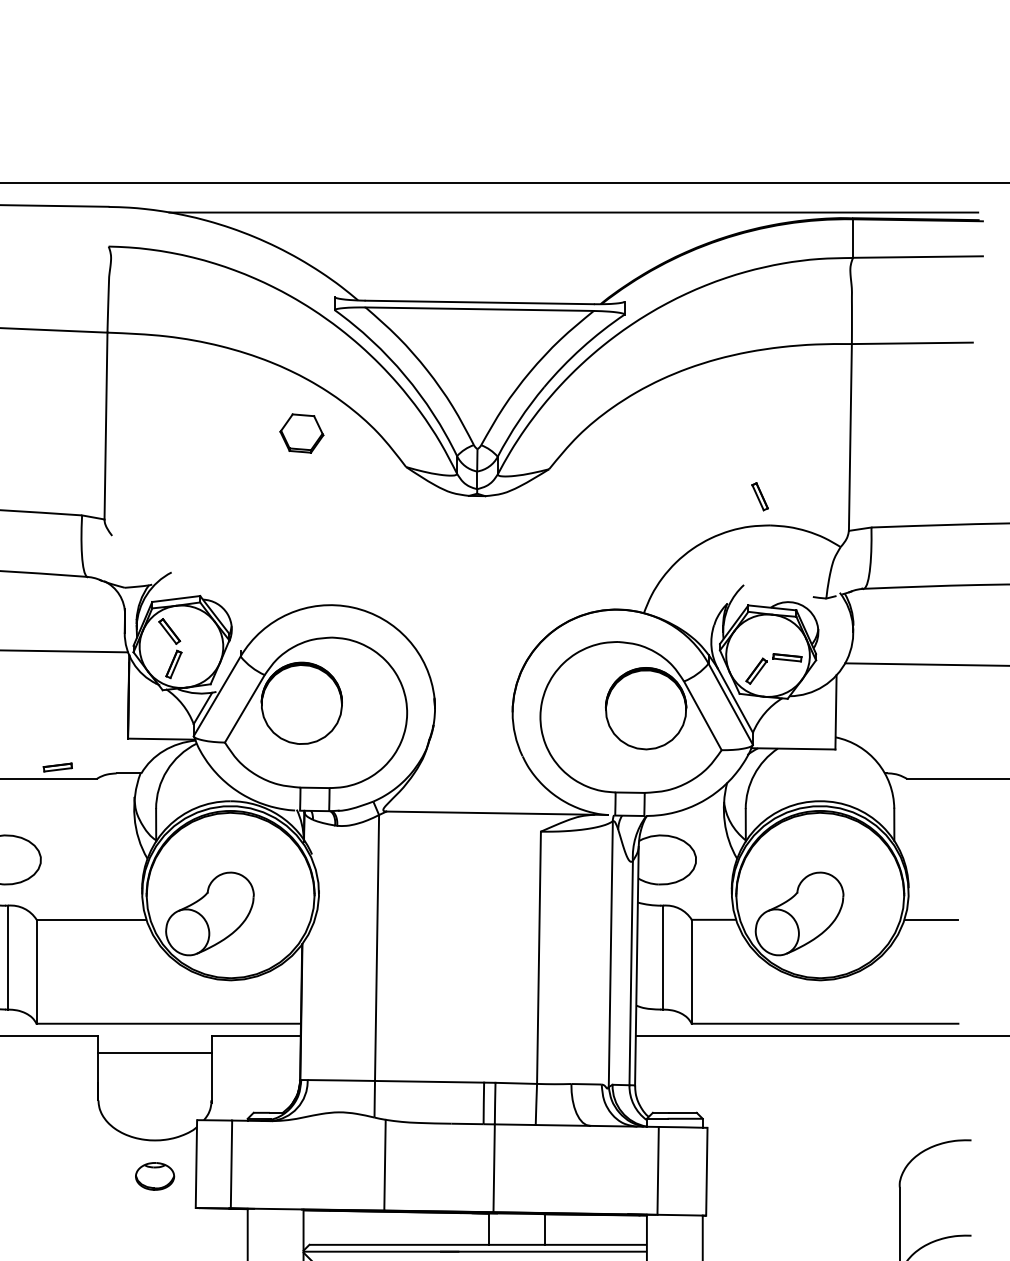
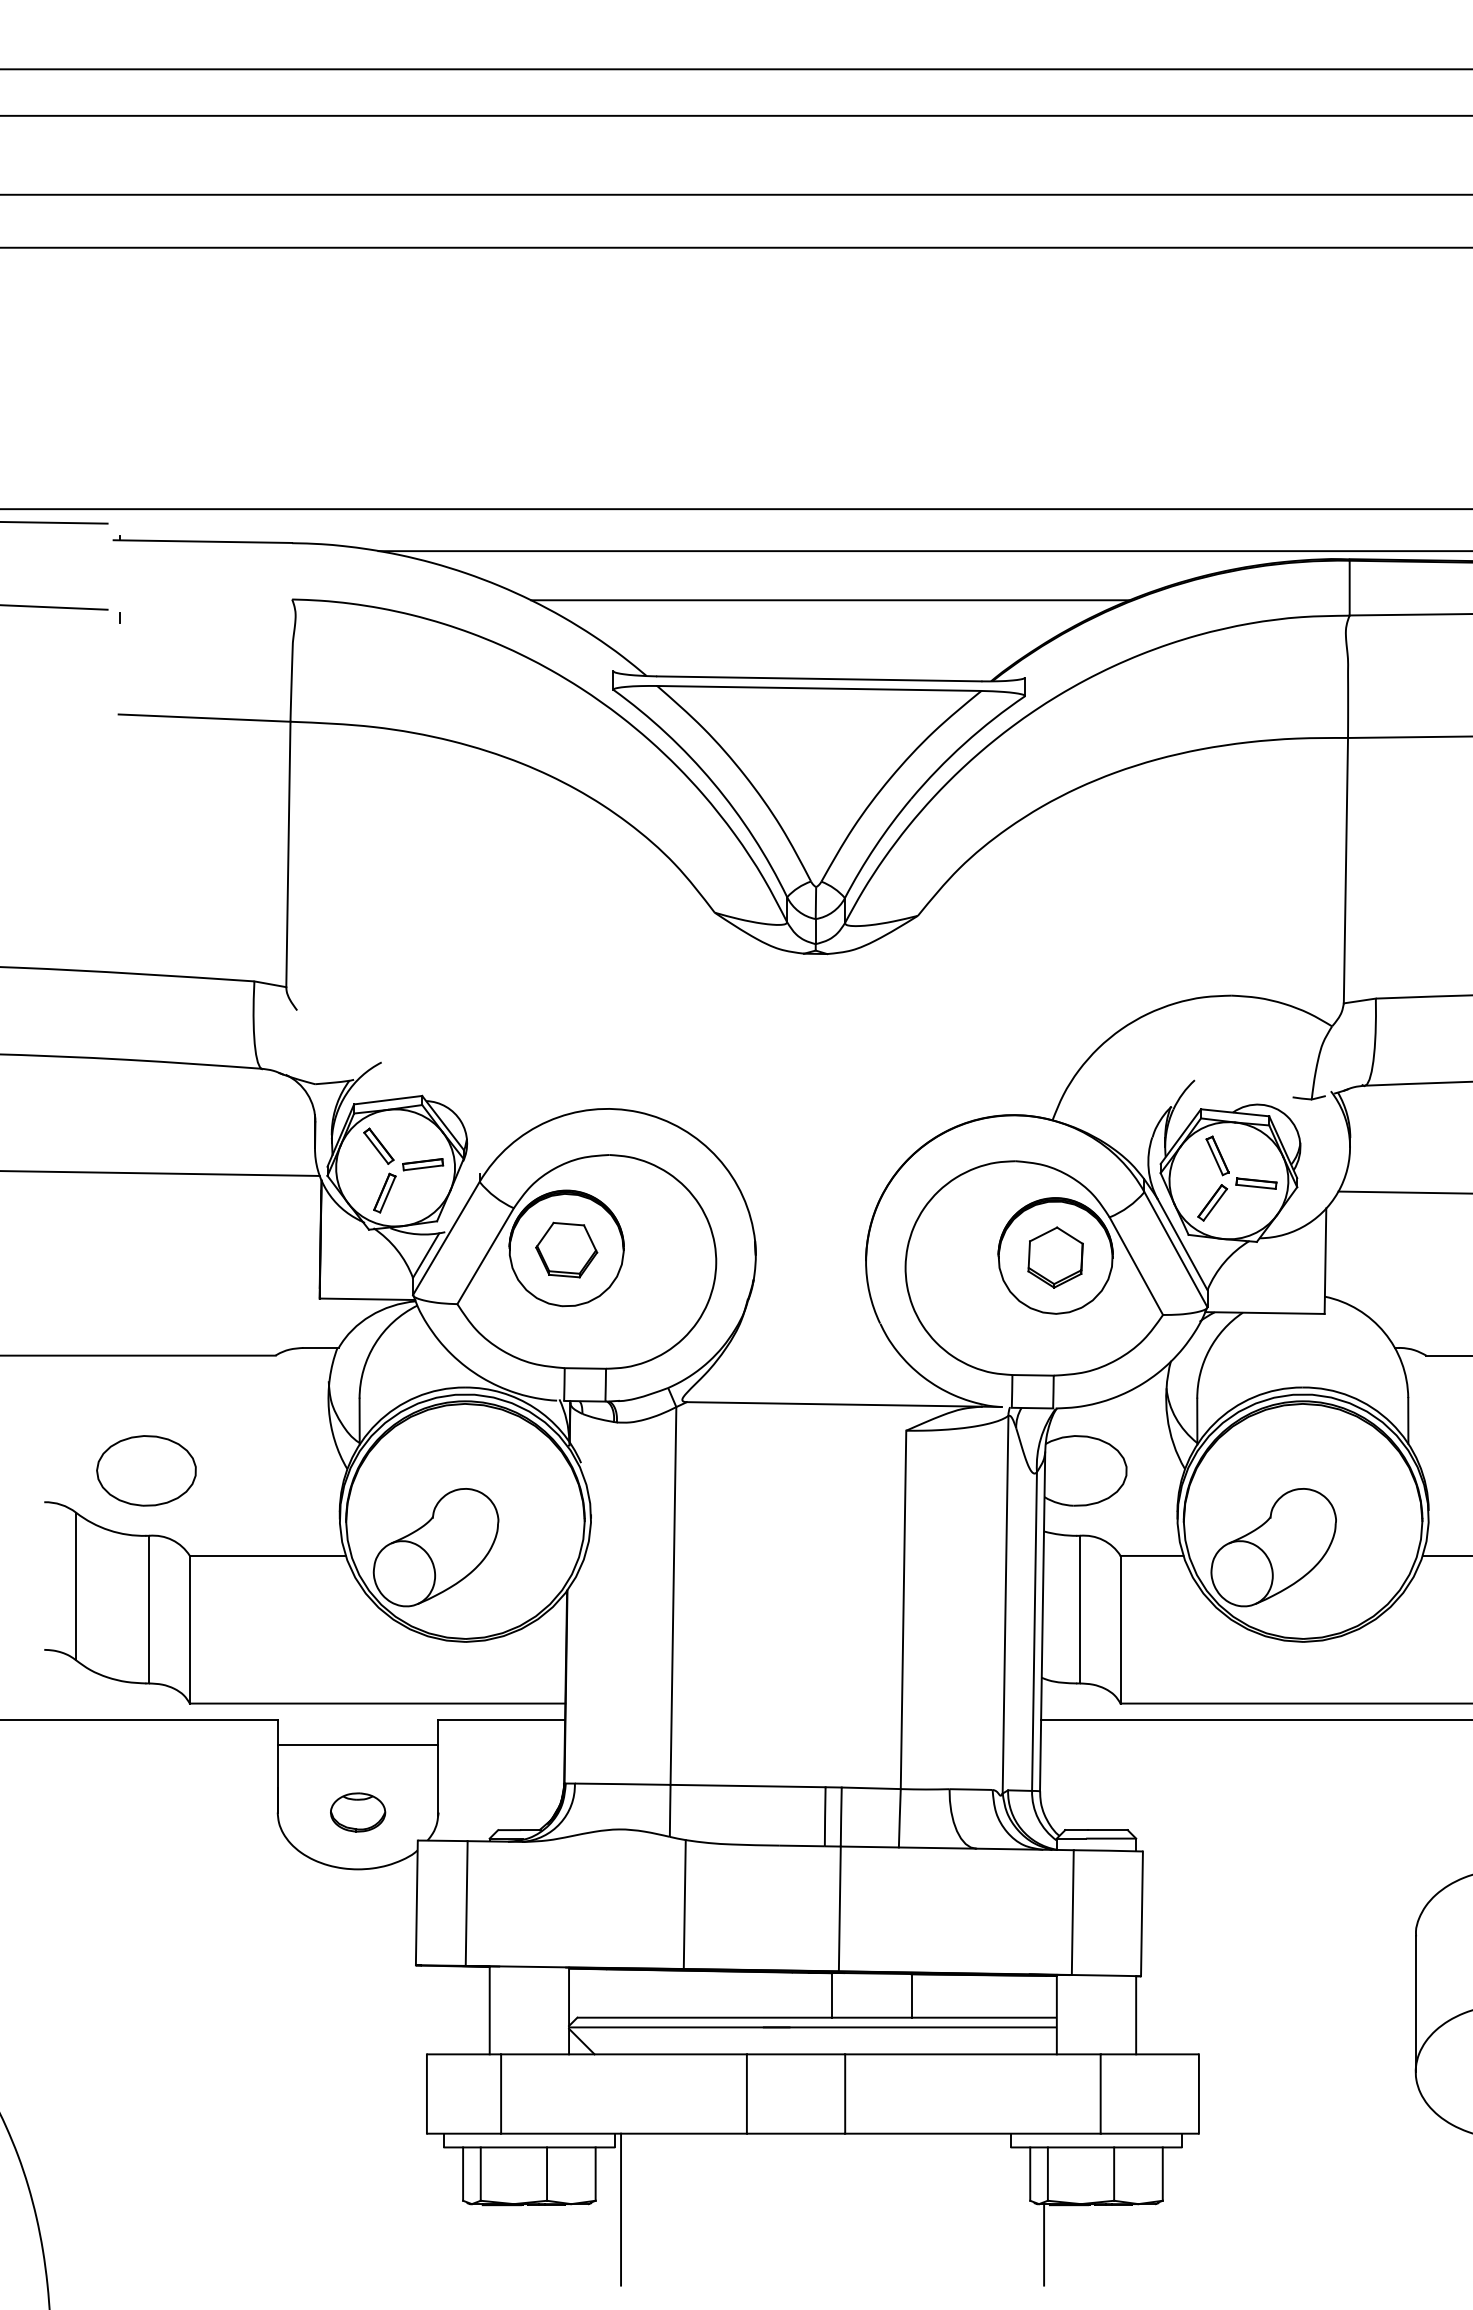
line: (487, 247) -> (830, 600), added
part: (301, 433) -> (566, 1249), moved
part: (760, 496) -> (1217, 1155), moved
part: (645, 709) -> (1055, 1257), added
part: (58, 767) -> (423, 1164), moved
part: (155, 1176) -> (358, 1812), moved

